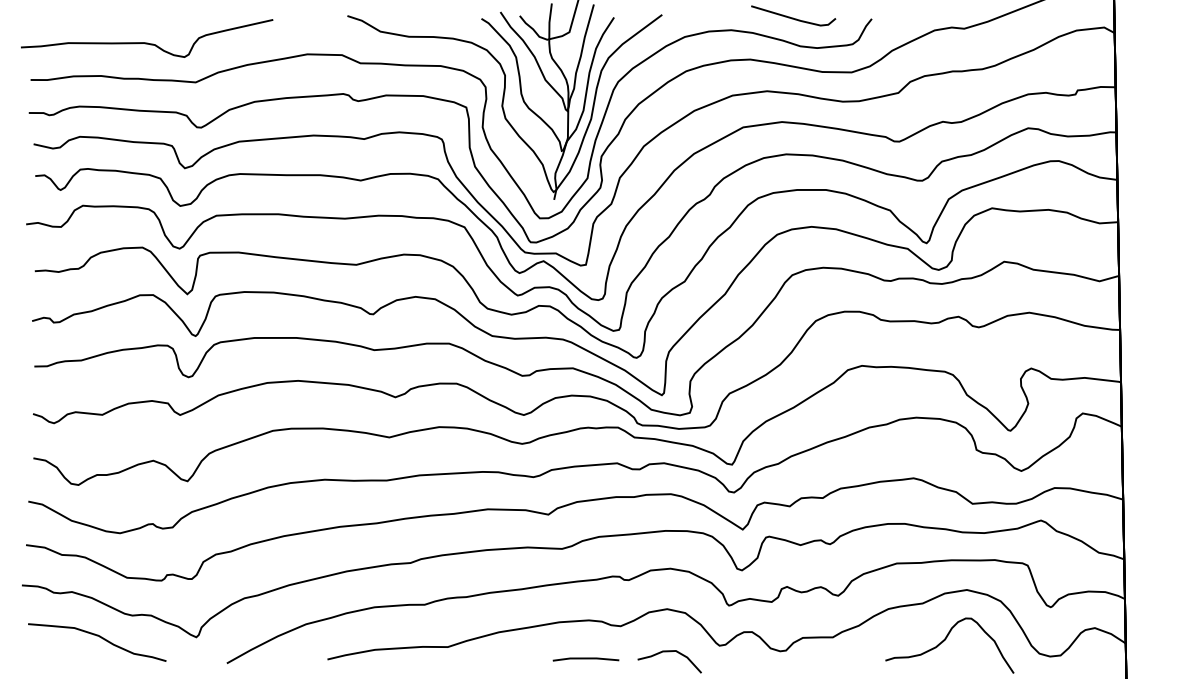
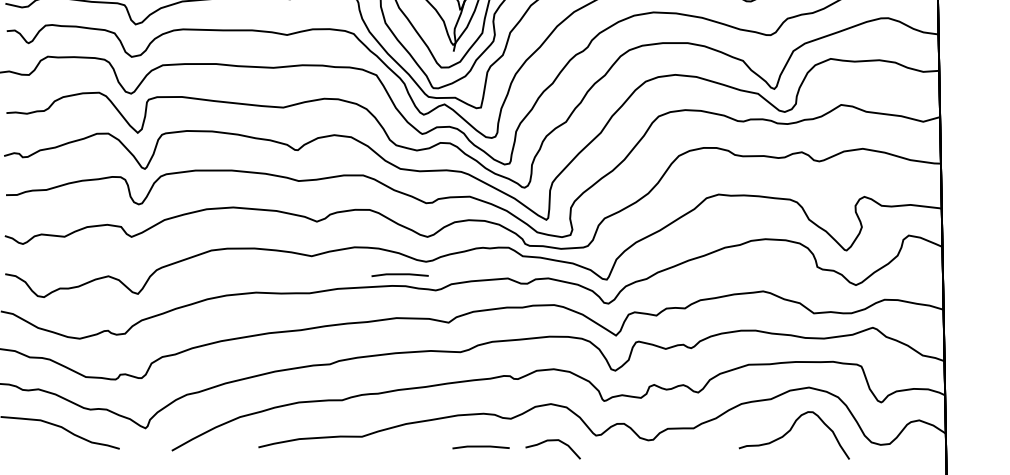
line: (491, 459) -> (399, 275), added

